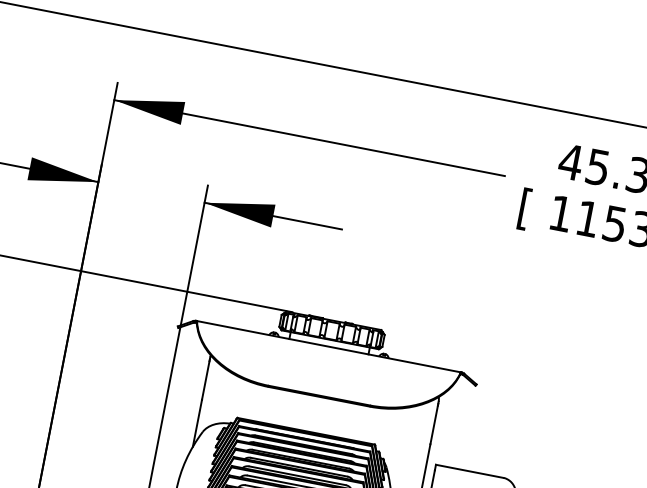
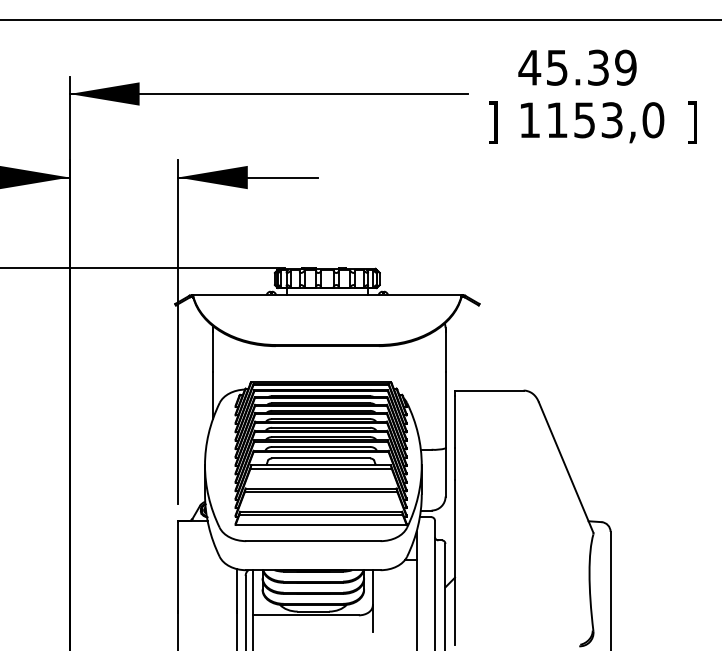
text: (524, 208) -> (493, 122), [ -> ]

